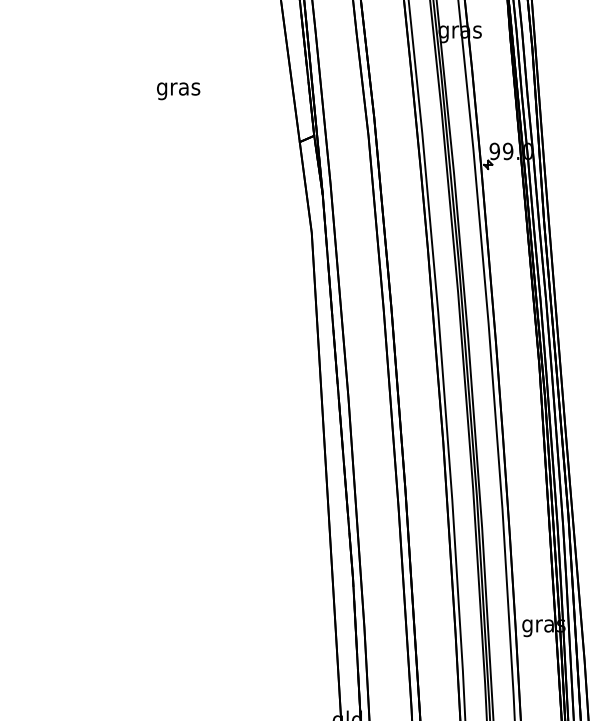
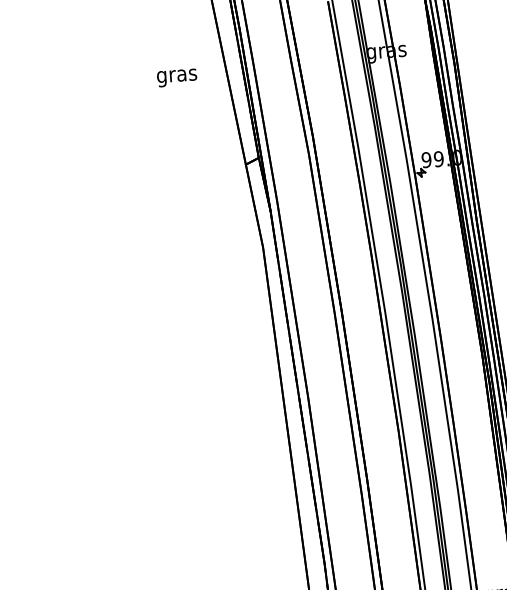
text: (178, 91) -> (177, 78), moved

